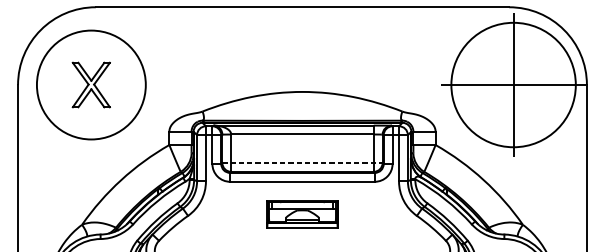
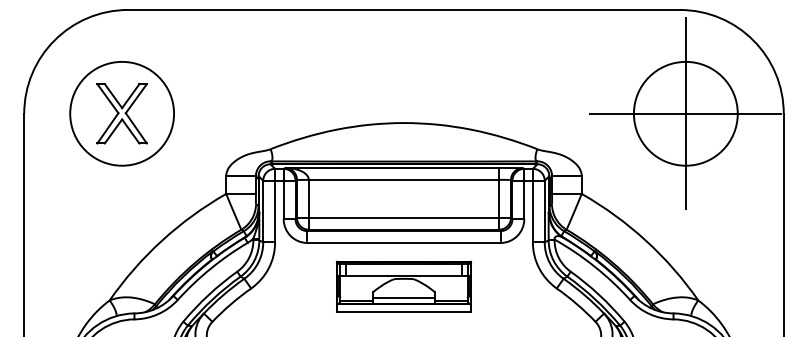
circle: (91, 84) -> (122, 113), size x0.71
circle: (513, 84) -> (685, 113), size x0.62
line: (302, 162) -> (404, 217), dashed -> solid
part: (302, 214) -> (403, 286), size x1.43

